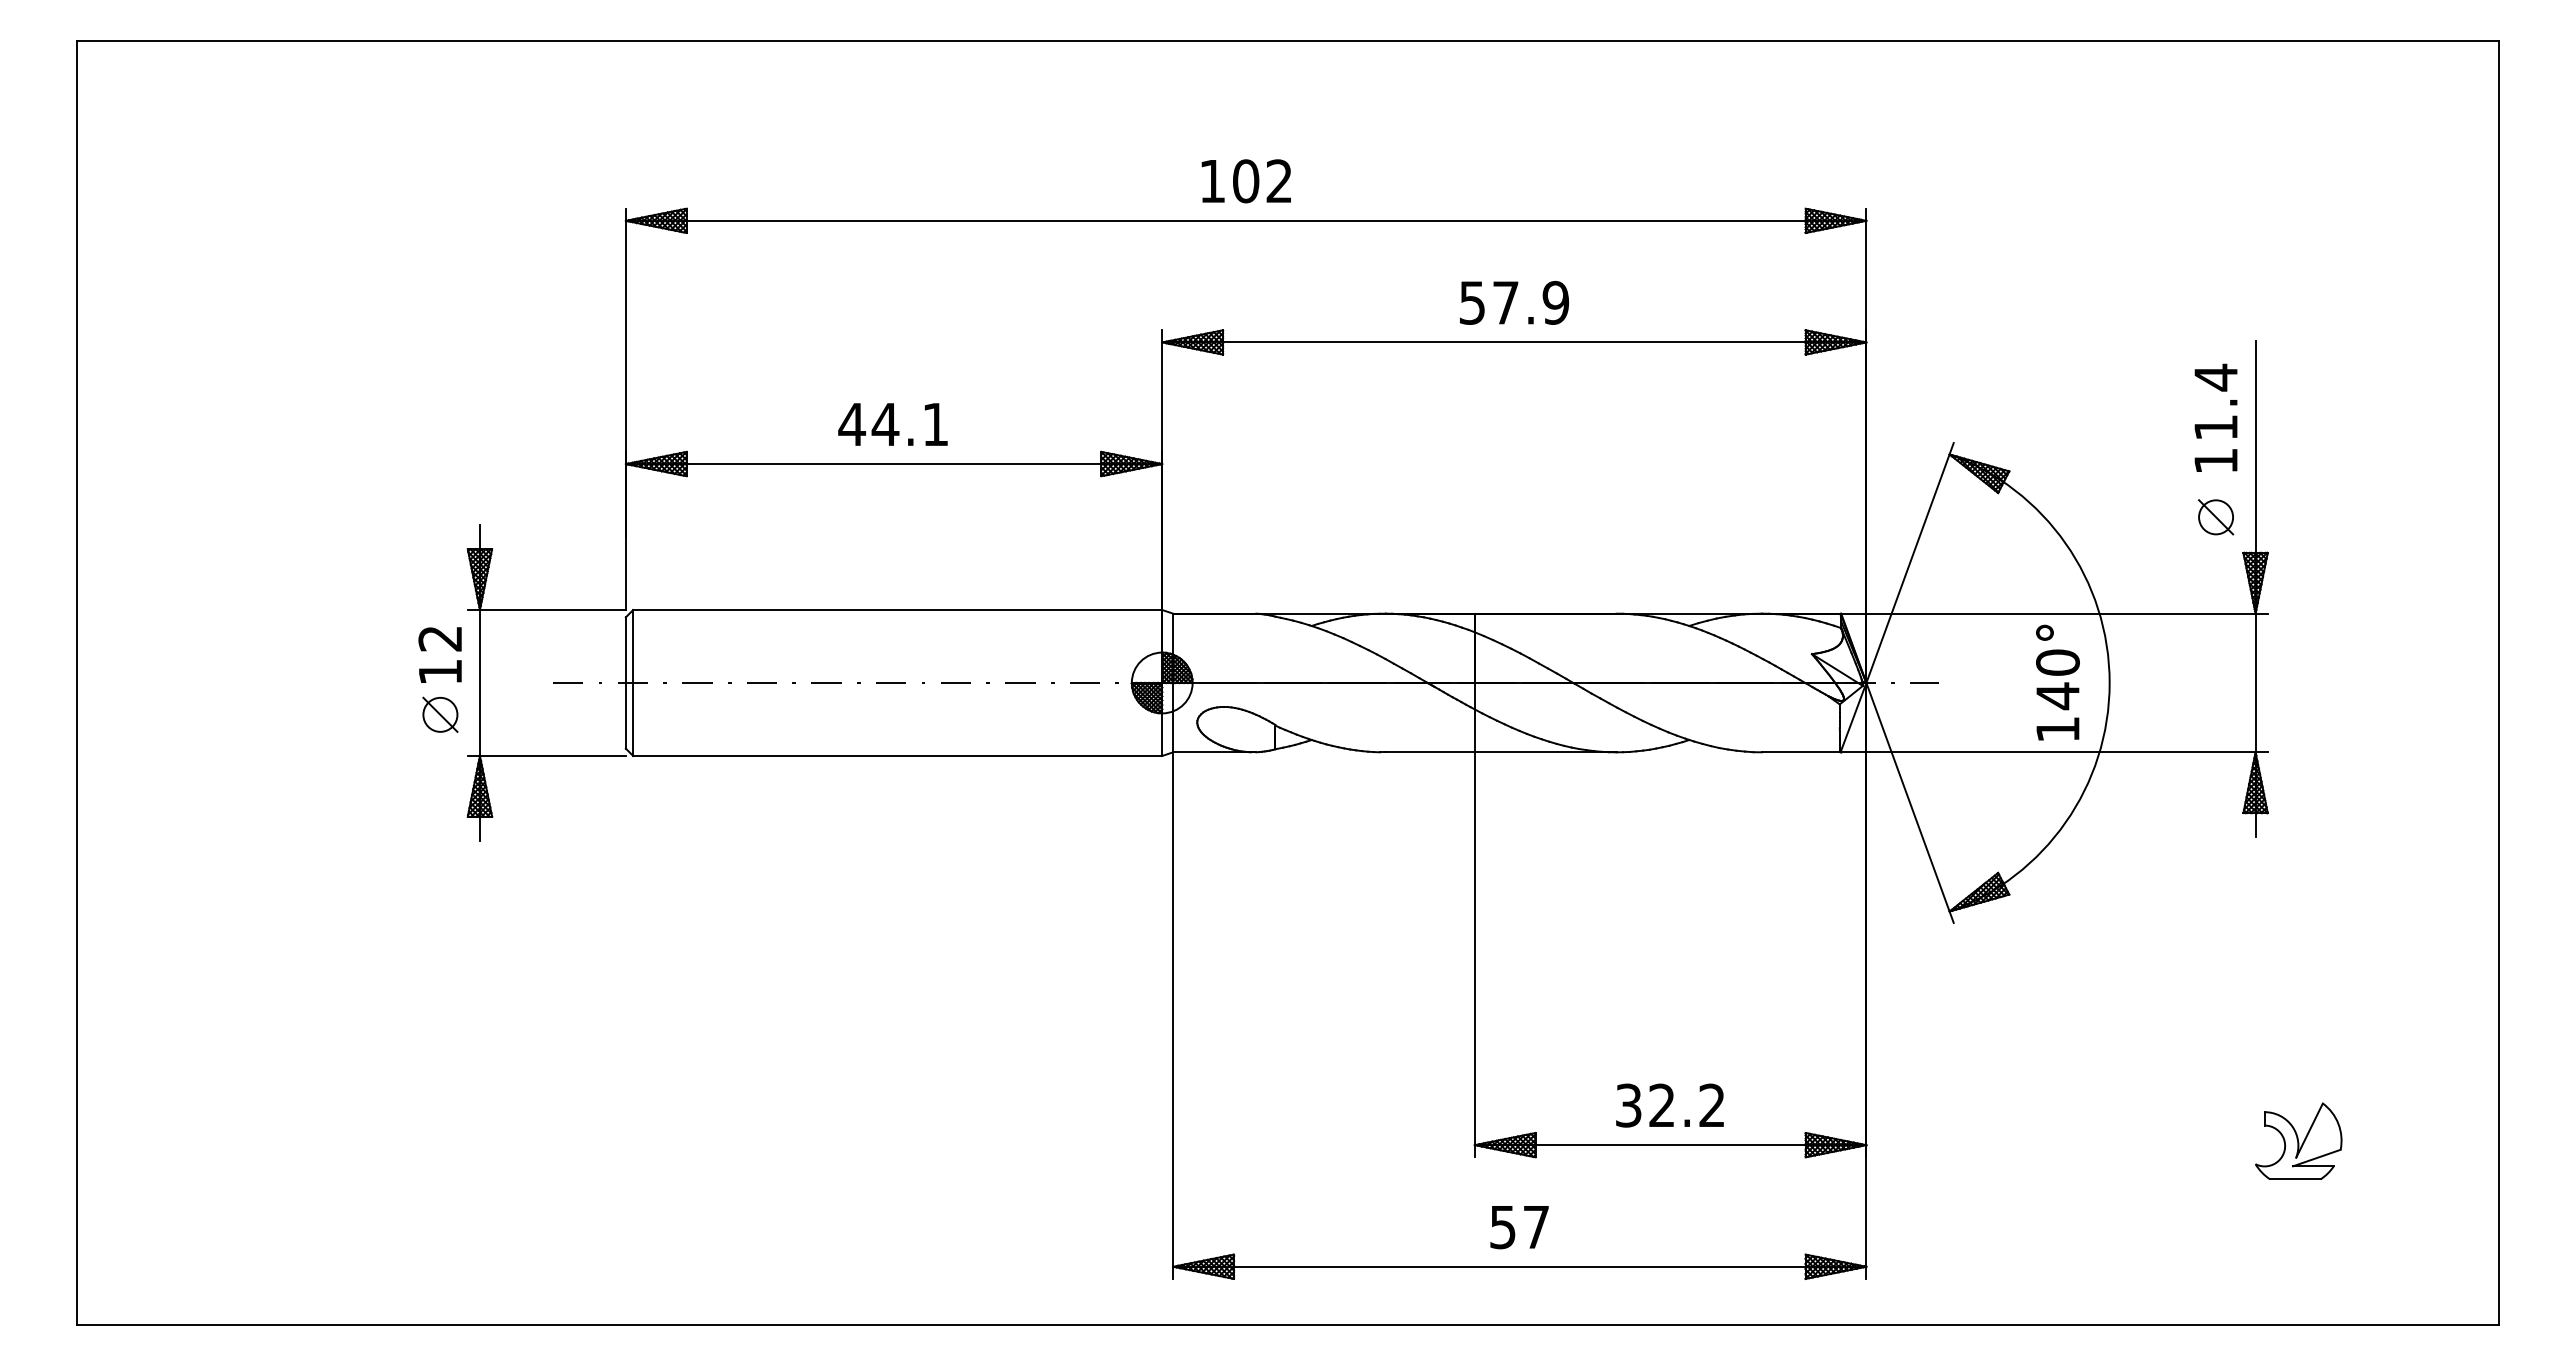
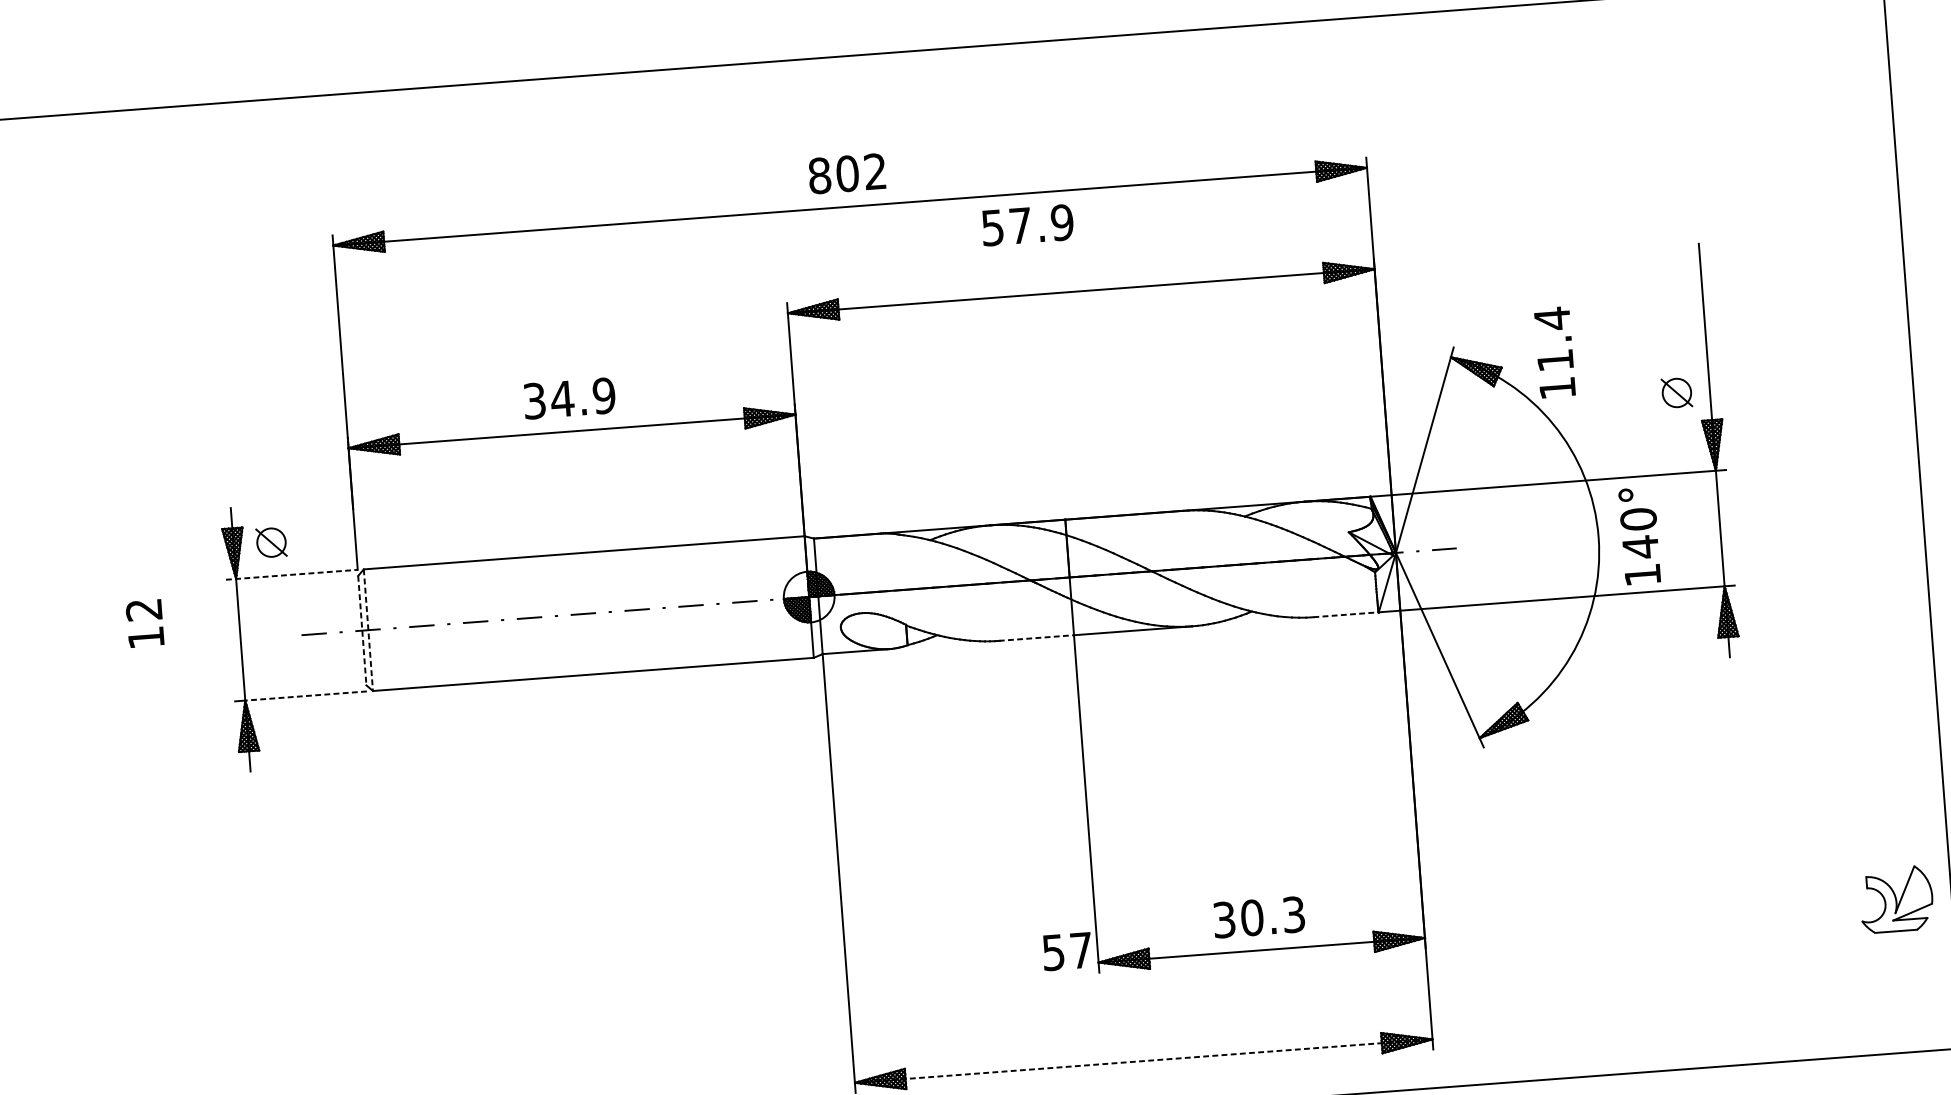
text: (1212, 181) -> (819, 176), 102 -> 802
text: (1514, 302) -> (1027, 224), moved
text: (2215, 417) -> (1554, 352), moved
text: (893, 424) -> (569, 398), 44.1 -> 34.9
line: (547, 610) -> (292, 575), solid -> dashed
text: (439, 654) -> (144, 623), moved
text: (2057, 682) -> (1639, 535), moved
line: (625, 683) -> (362, 631), solid -> dashed
line: (633, 683) -> (368, 630), solid -> dashed
part: (440, 714) -> (271, 542), moved
line: (1430, 752) -> (1037, 638), solid -> dashed
line: (1801, 752) -> (1346, 614), solid -> dashed
line: (552, 755) -> (305, 695), solid -> dashed
text: (1686, 1105) -> (1272, 916), 32.2 -> 30.3
part: (2298, 1140) -> (1896, 898), moved
text: (1519, 1227) -> (1067, 951), moved
line: (1519, 1266) -> (1143, 1060), solid -> dashed

